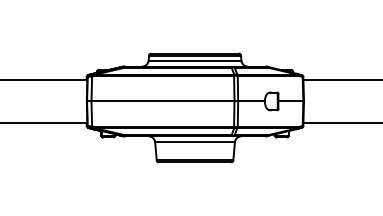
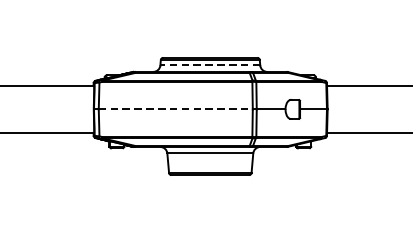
line: (194, 60) -> (209, 65), solid -> dashed
line: (163, 101) -> (176, 109), solid -> dashed

